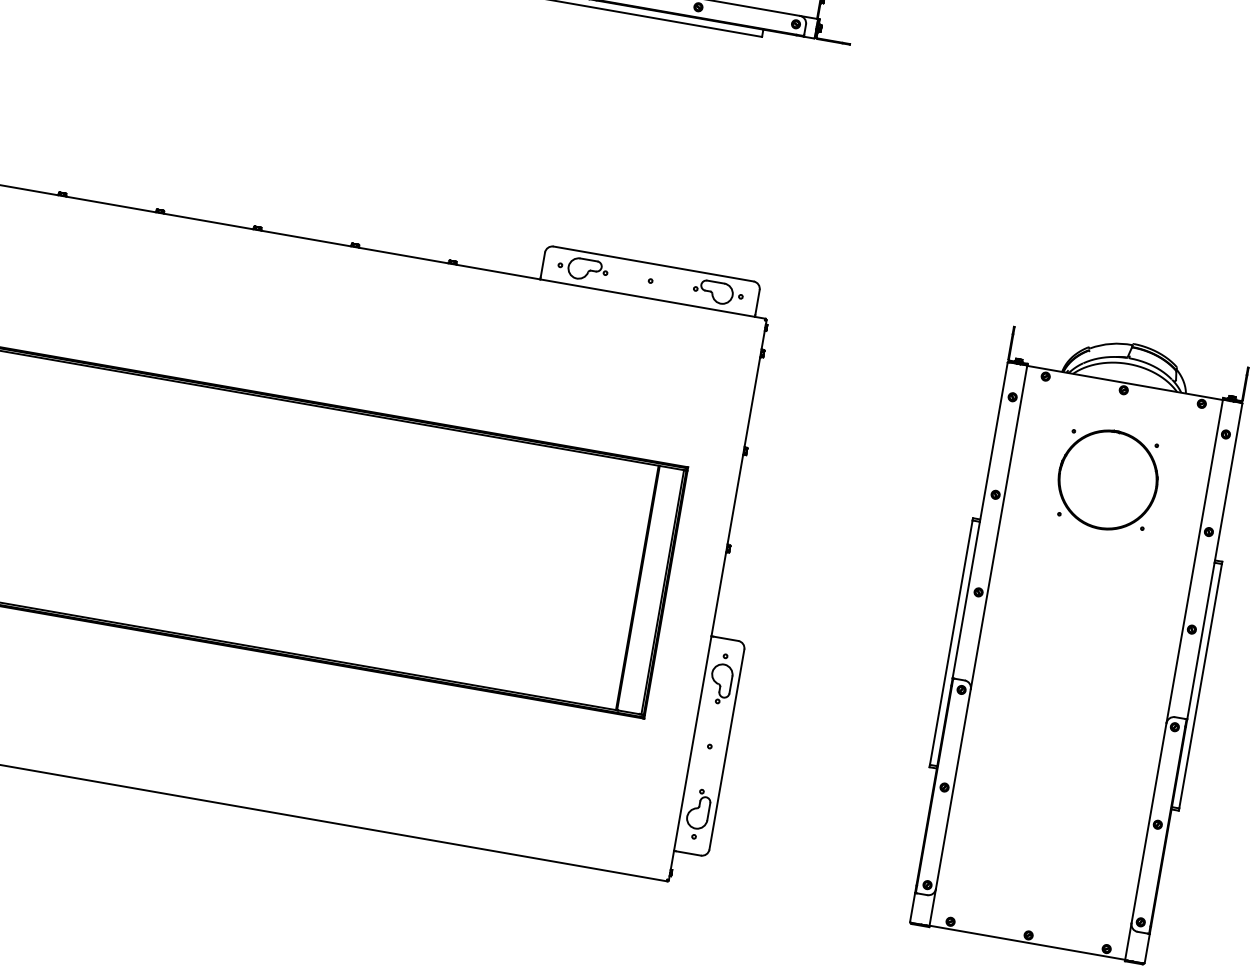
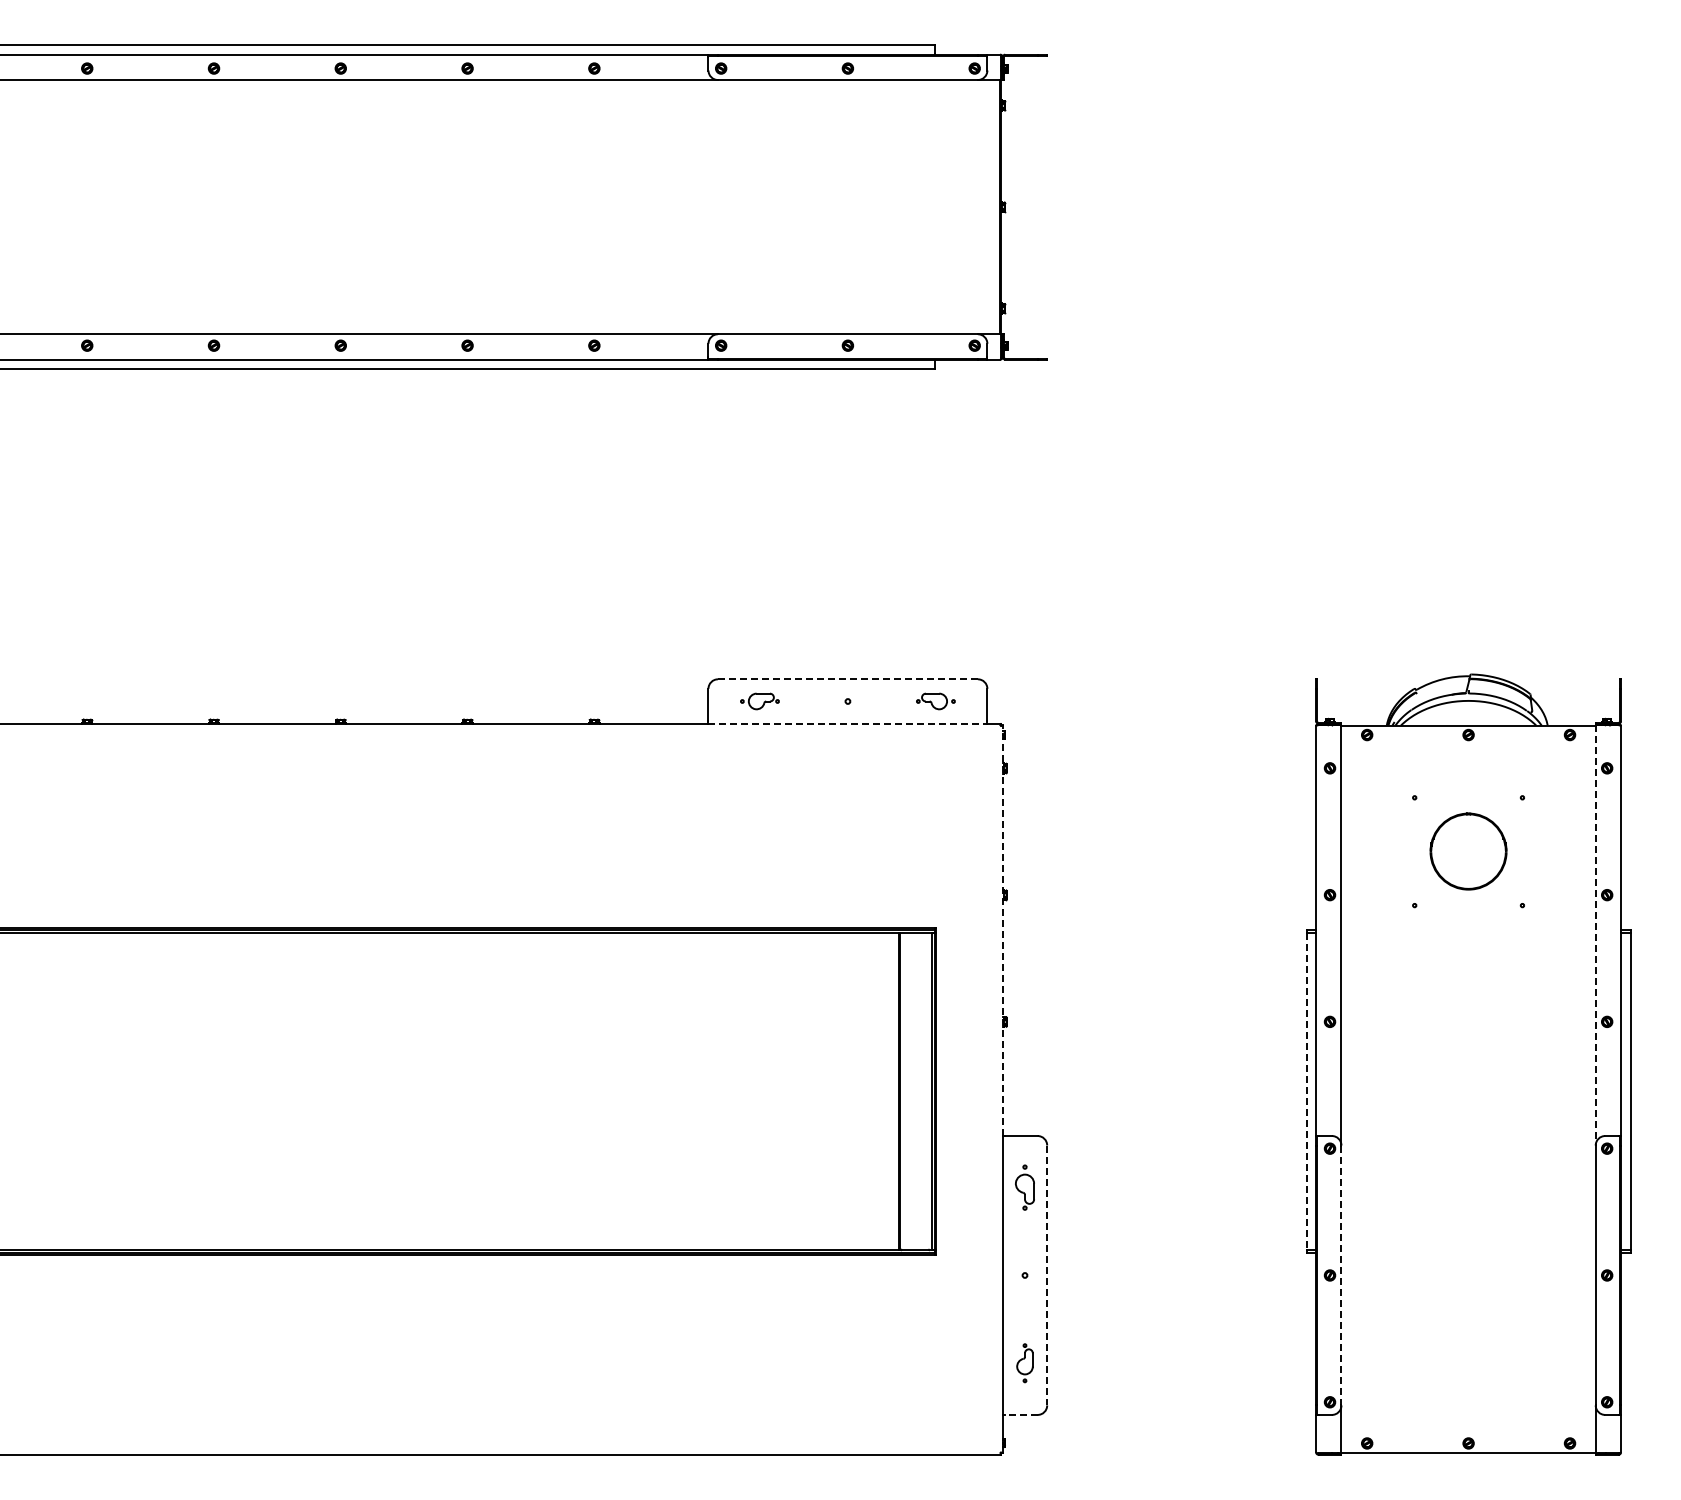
line: (653, 264) -> (847, 679), solid -> dashed
part: (582, 269) -> (759, 701), size x0.6
part: (718, 292) -> (935, 701), size x0.6
line: (648, 298) -> (848, 723), solid -> dashed
line: (738, 478) -> (1002, 930), solid -> dashed
part: (1108, 479) -> (1468, 851), size x0.6
line: (1194, 561) -> (1595, 935), solid -> dashed
line: (951, 642) -> (1306, 1091), solid -> dashed
part: (721, 678) -> (1024, 1187), size x0.7
line: (727, 749) -> (1047, 1275), solid -> dashed
line: (953, 789) -> (1341, 1275), solid -> dashed
part: (697, 813) -> (1024, 1362), size x0.6
line: (687, 852) -> (1020, 1414), solid -> dashed

